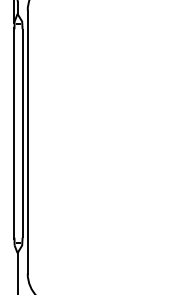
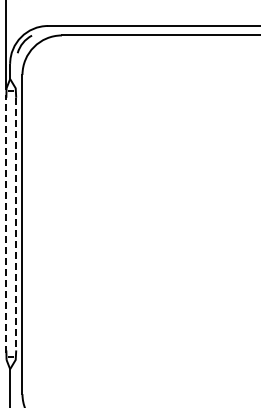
line: (14, 133) -> (6, 224), solid -> dashed
line: (22, 133) -> (16, 224), solid -> dashed

